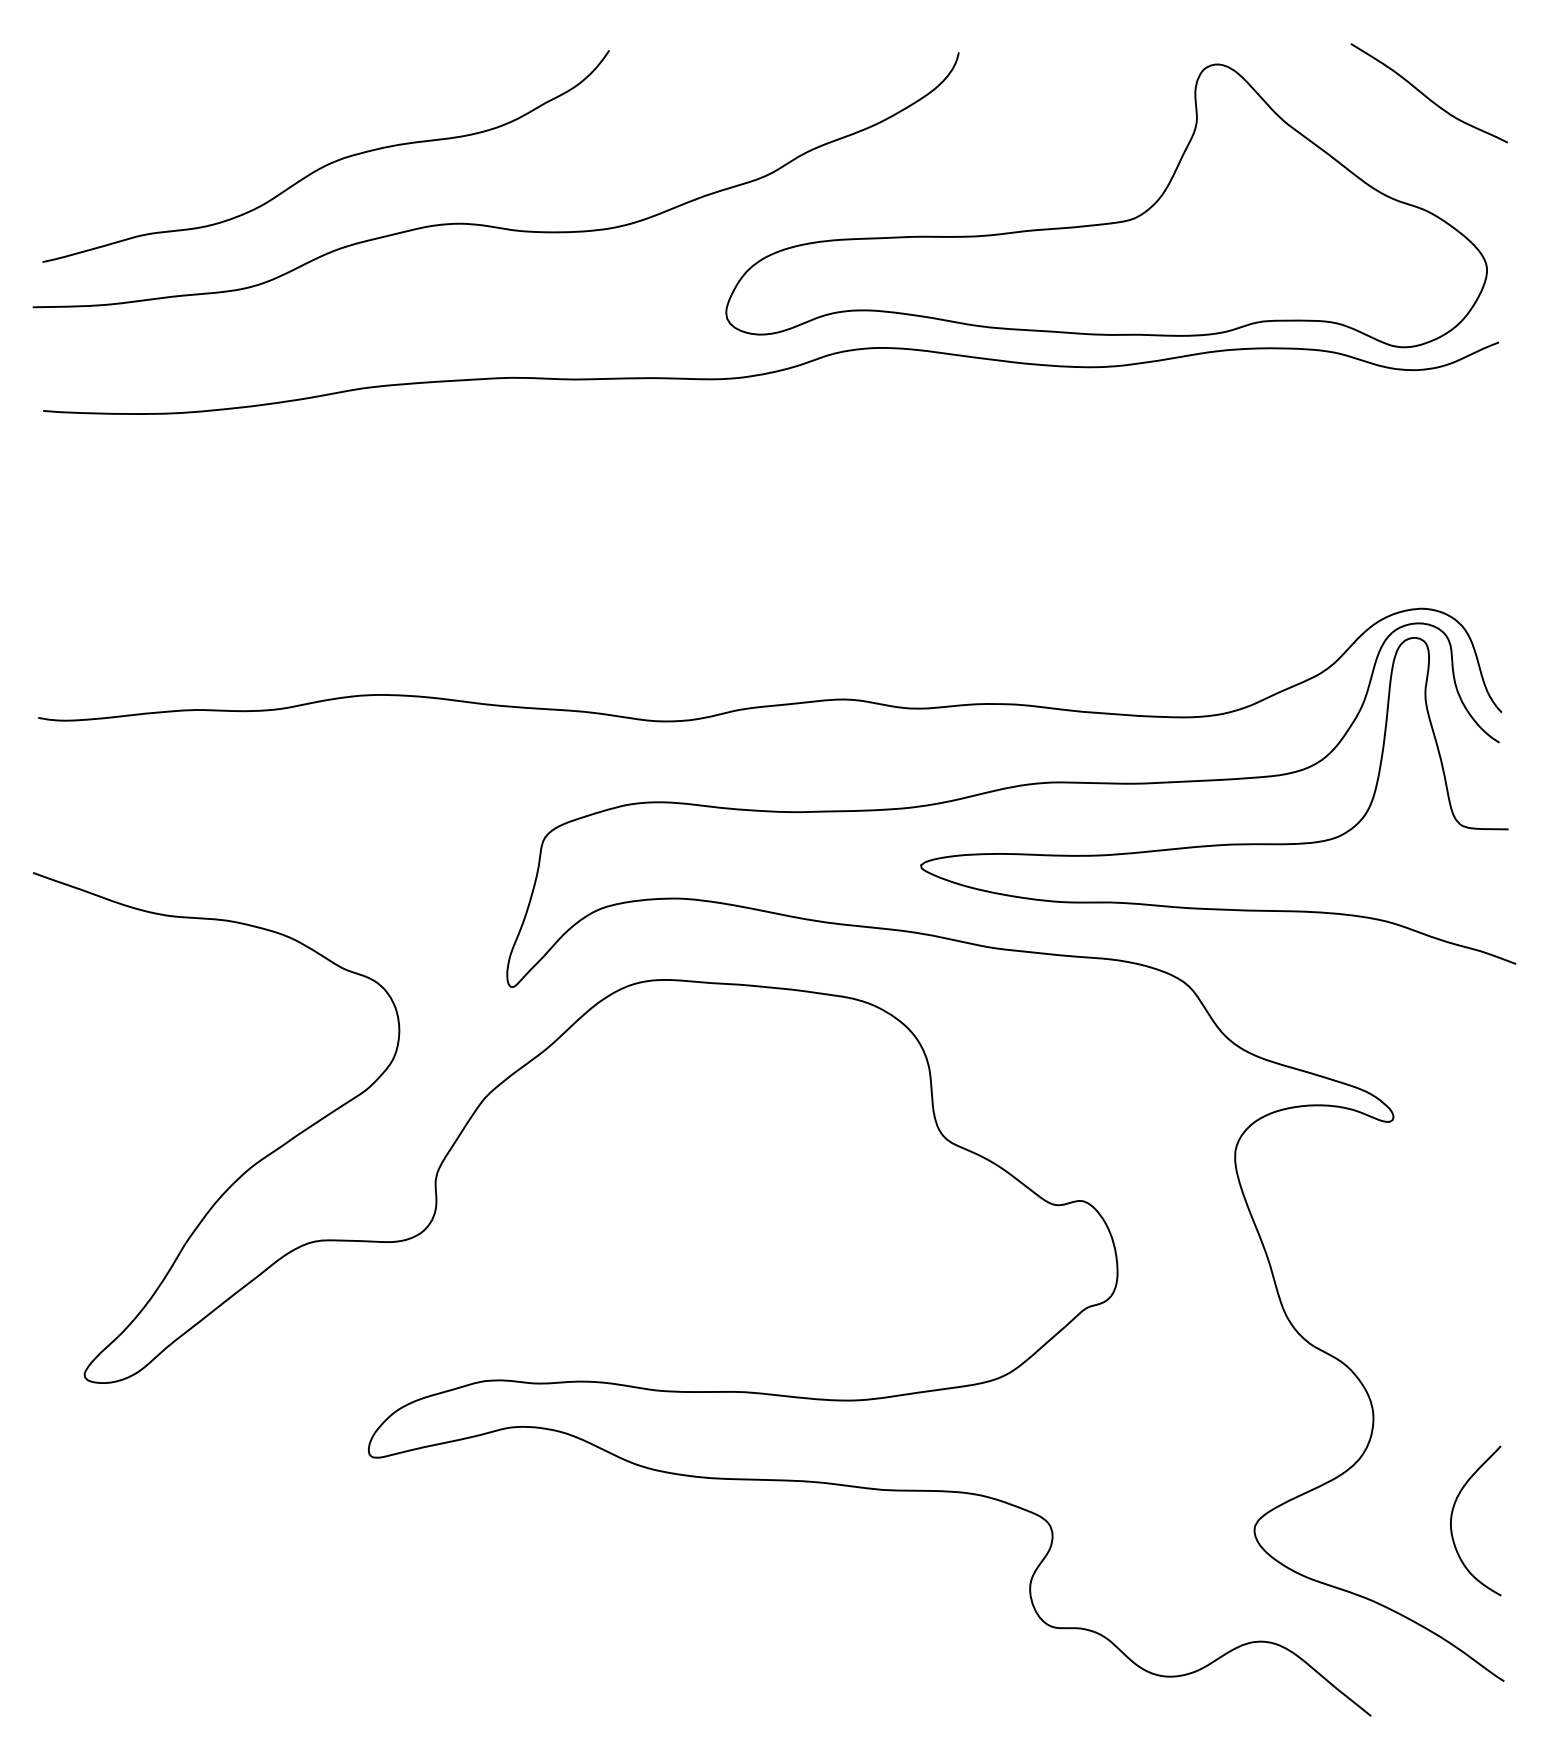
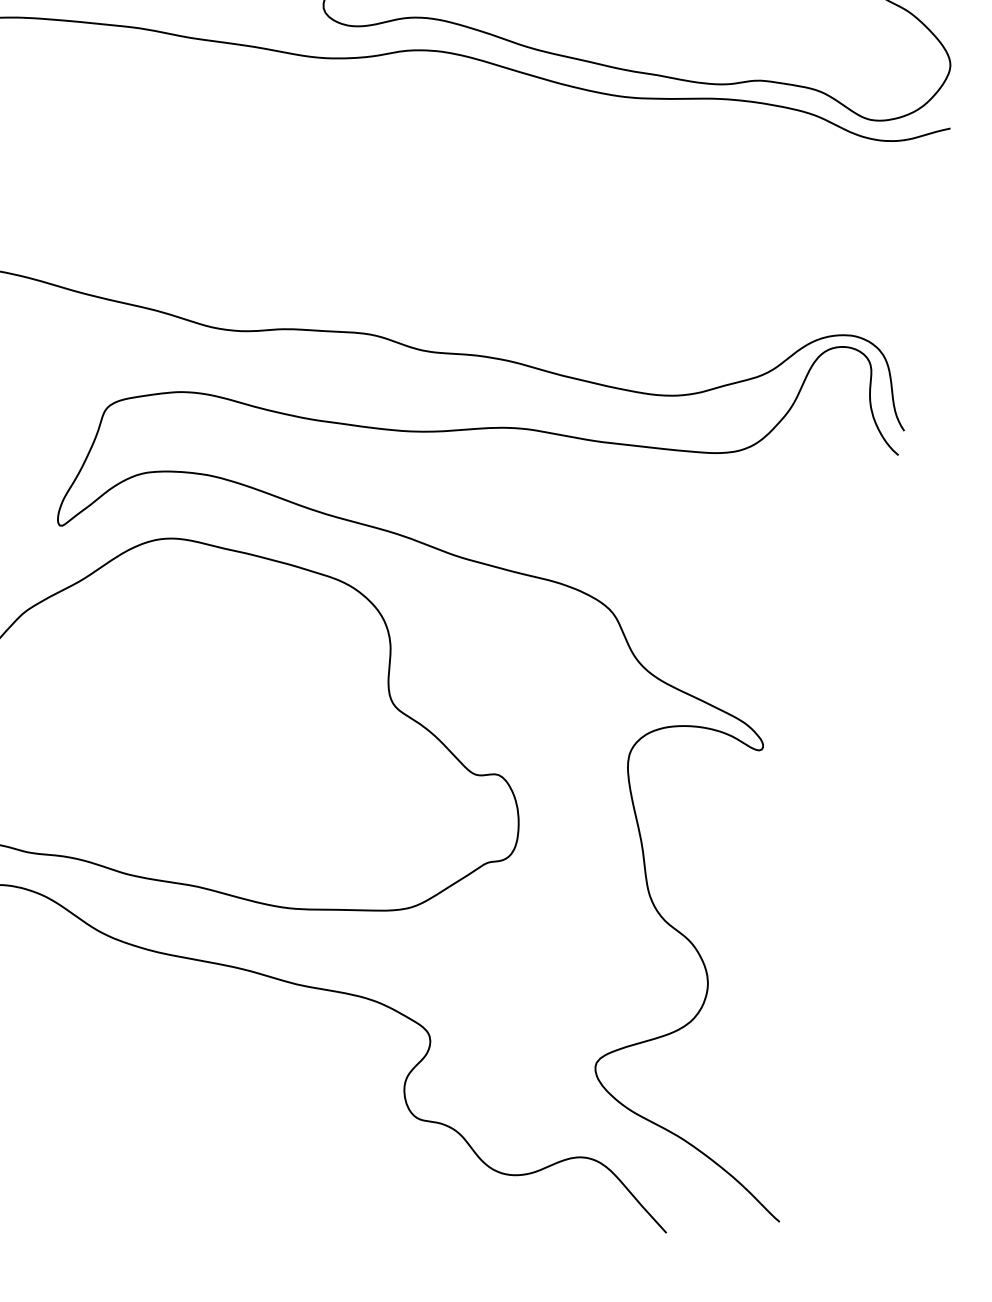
curve: (1227, 843) -> (663, 502), removed
curve: (1452, 1518) -> (758, 1082), removed

